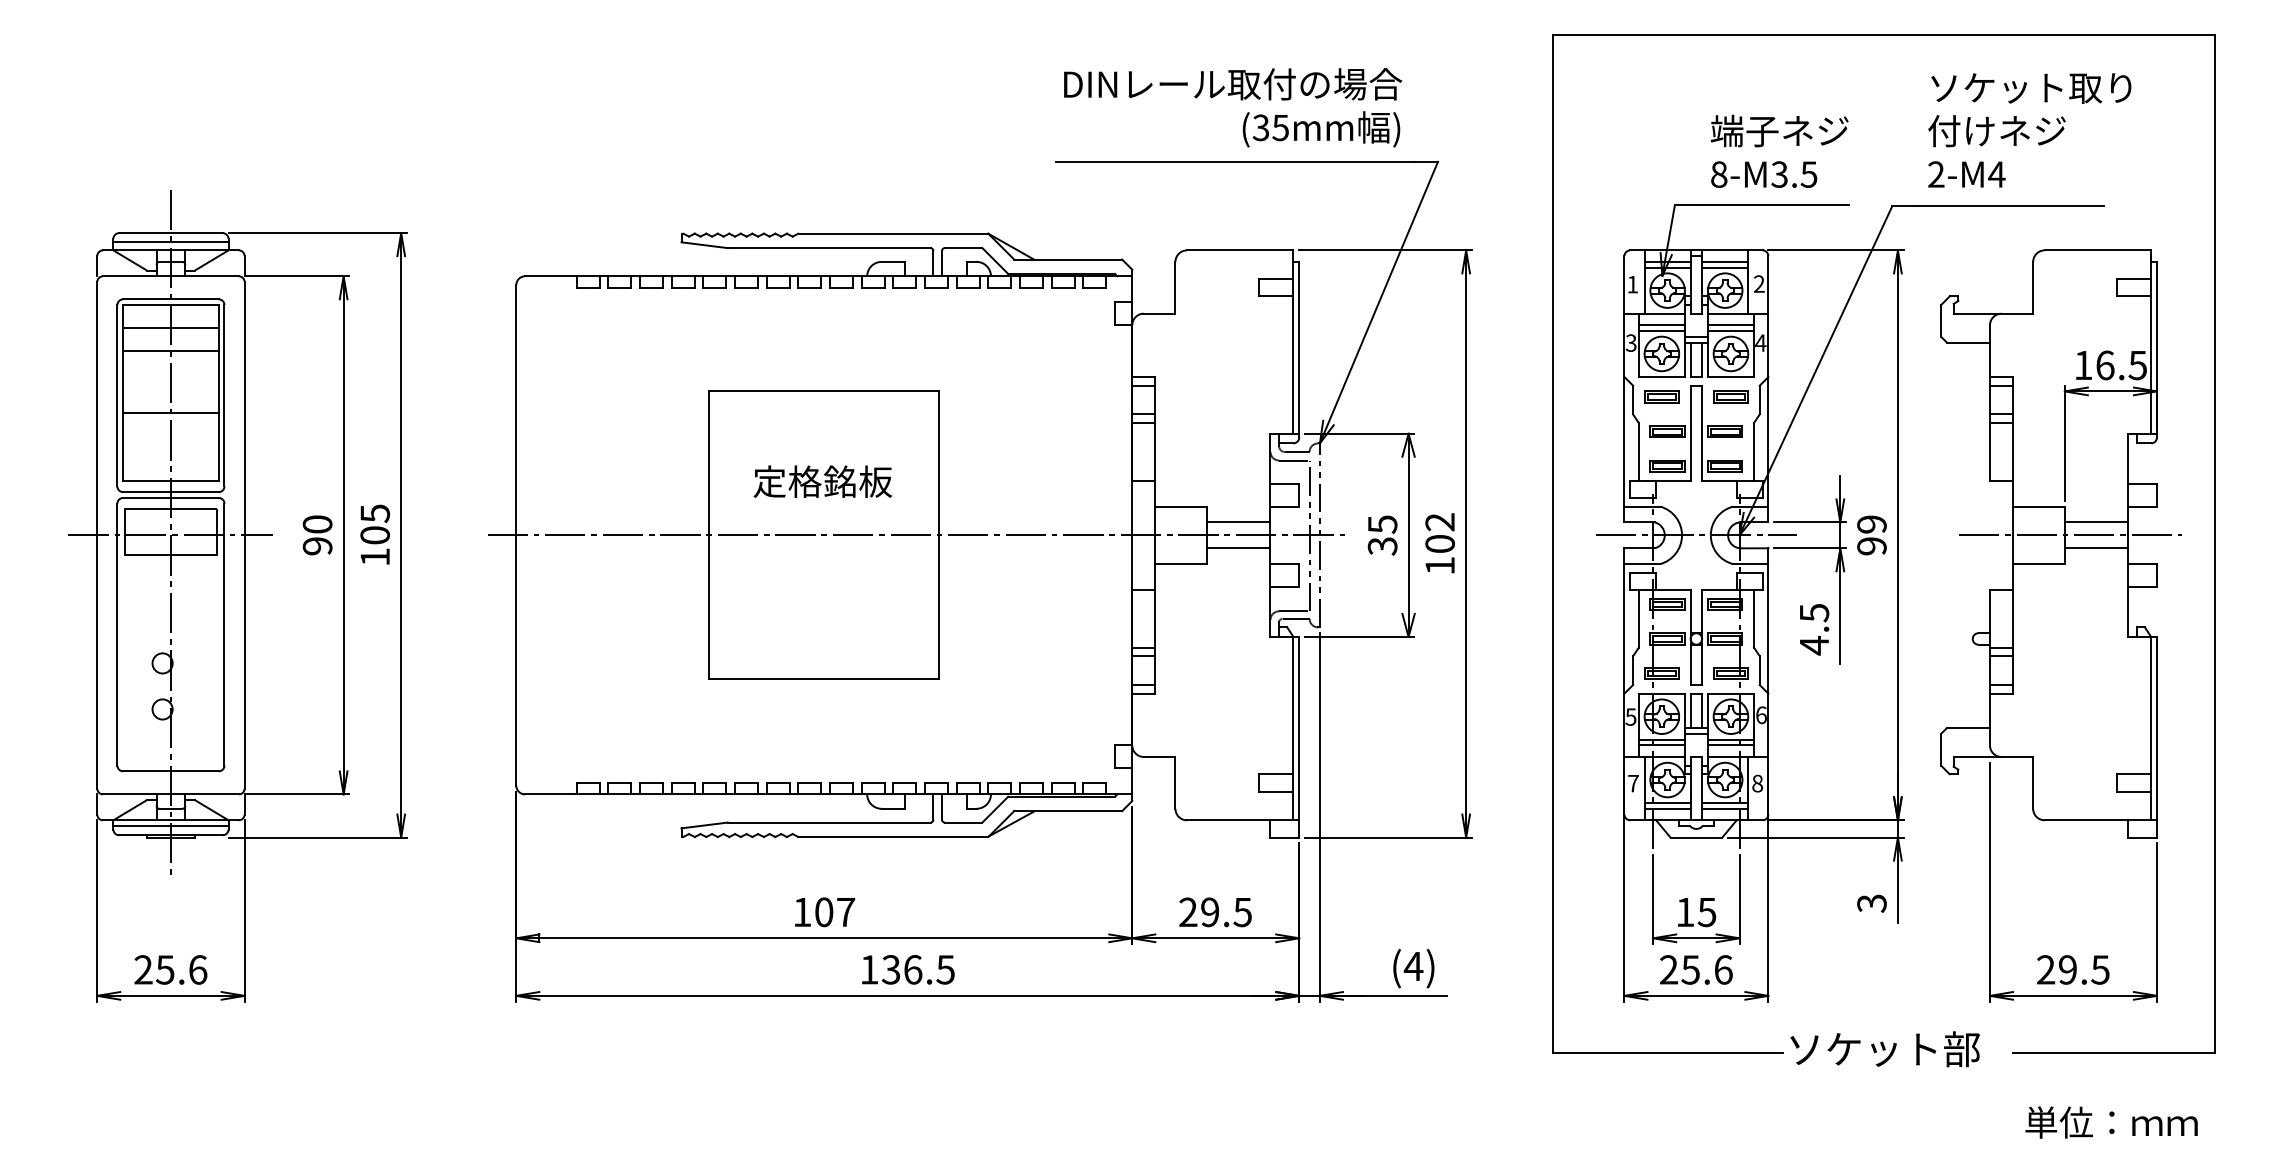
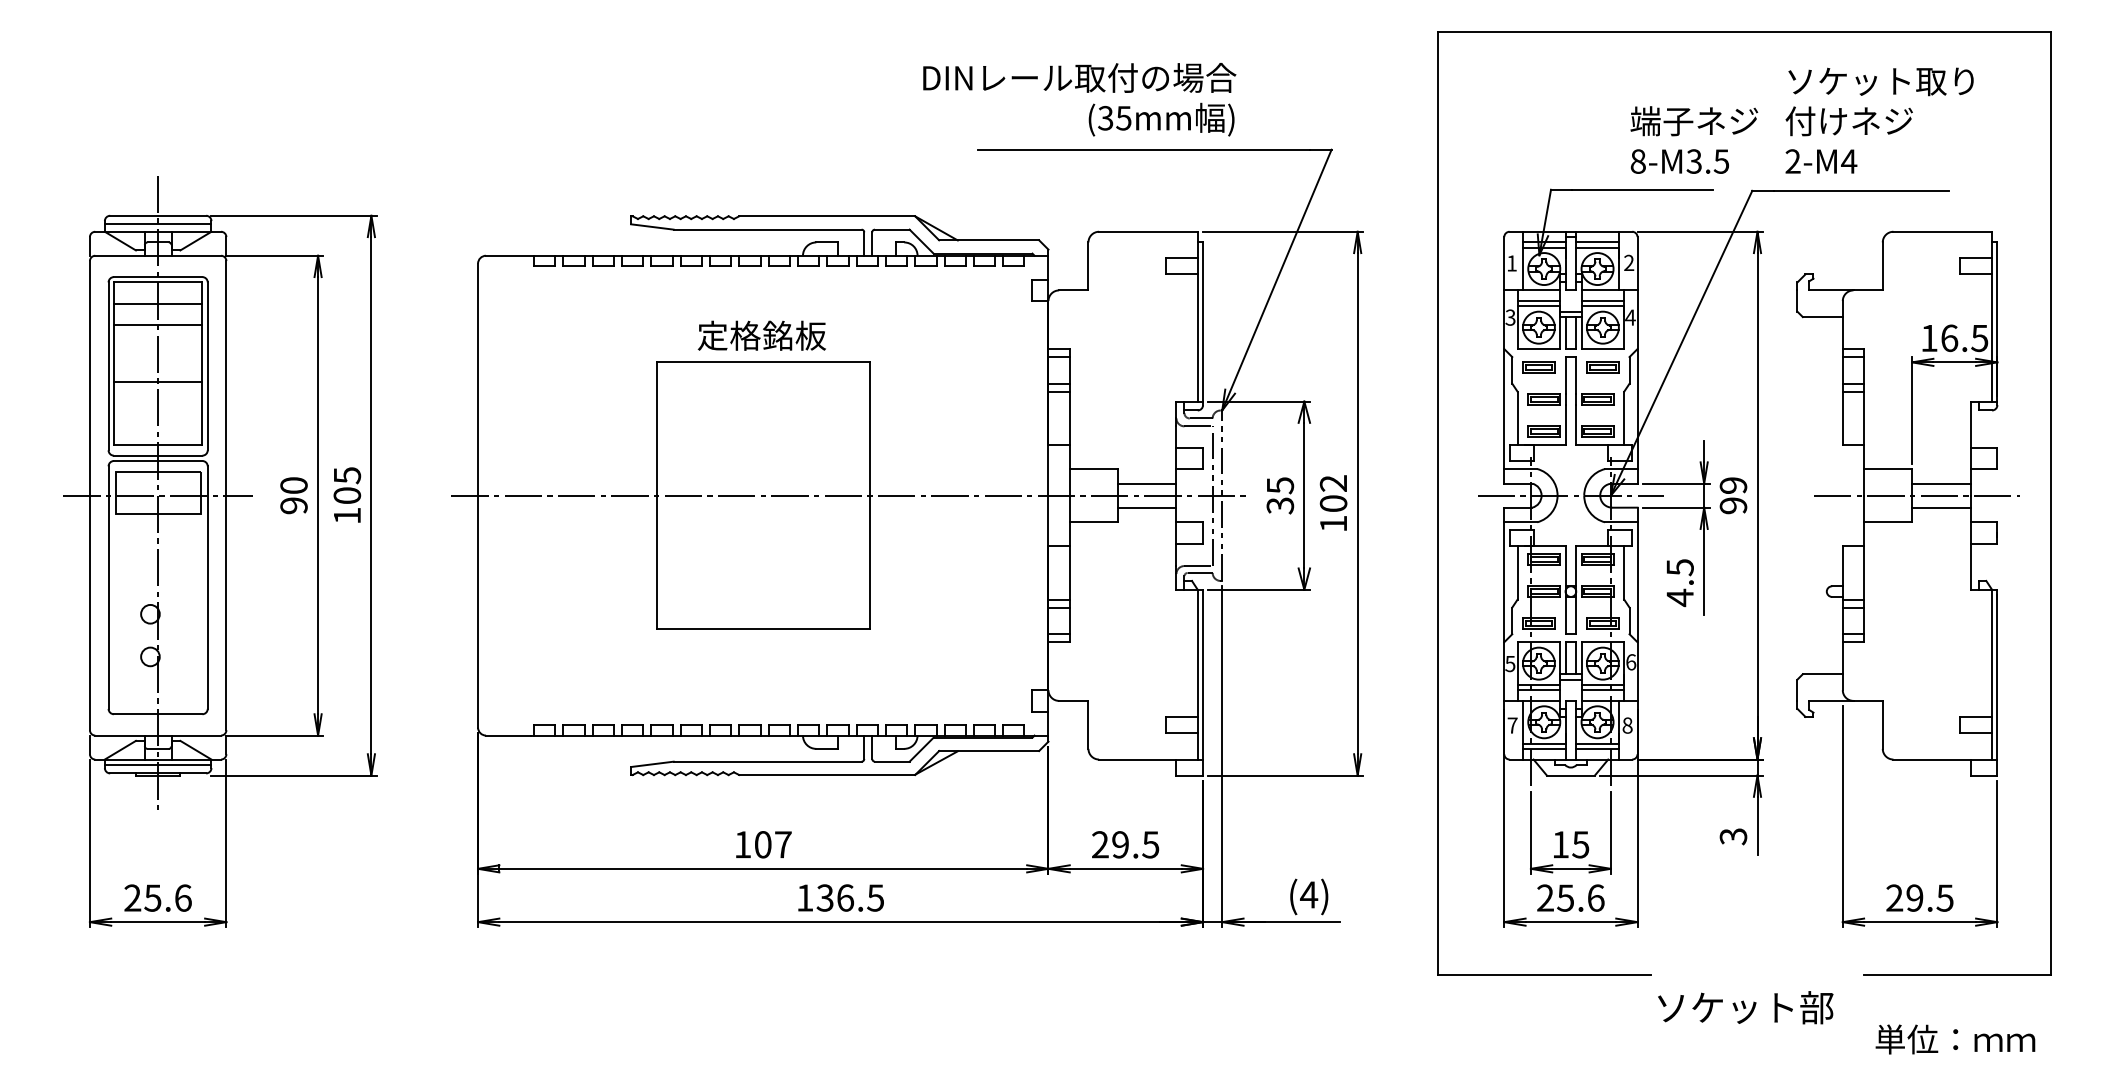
text: (1233, 107) -> (1080, 99), moved
text: (1779, 150) -> (1694, 139), moved
text: (822, 481) -> (761, 335), moved
text: (1884, 1049) -> (1745, 1007), moved

